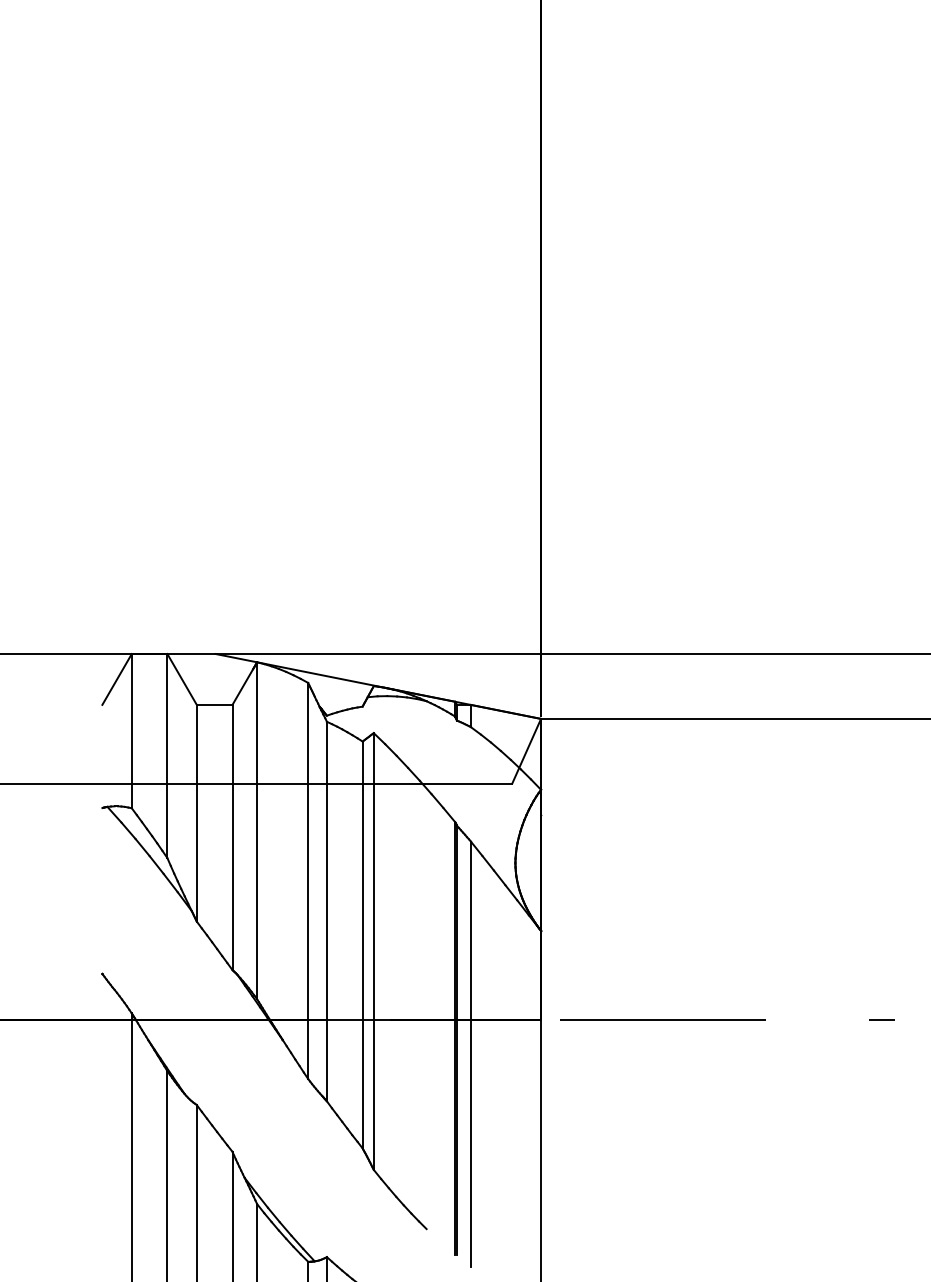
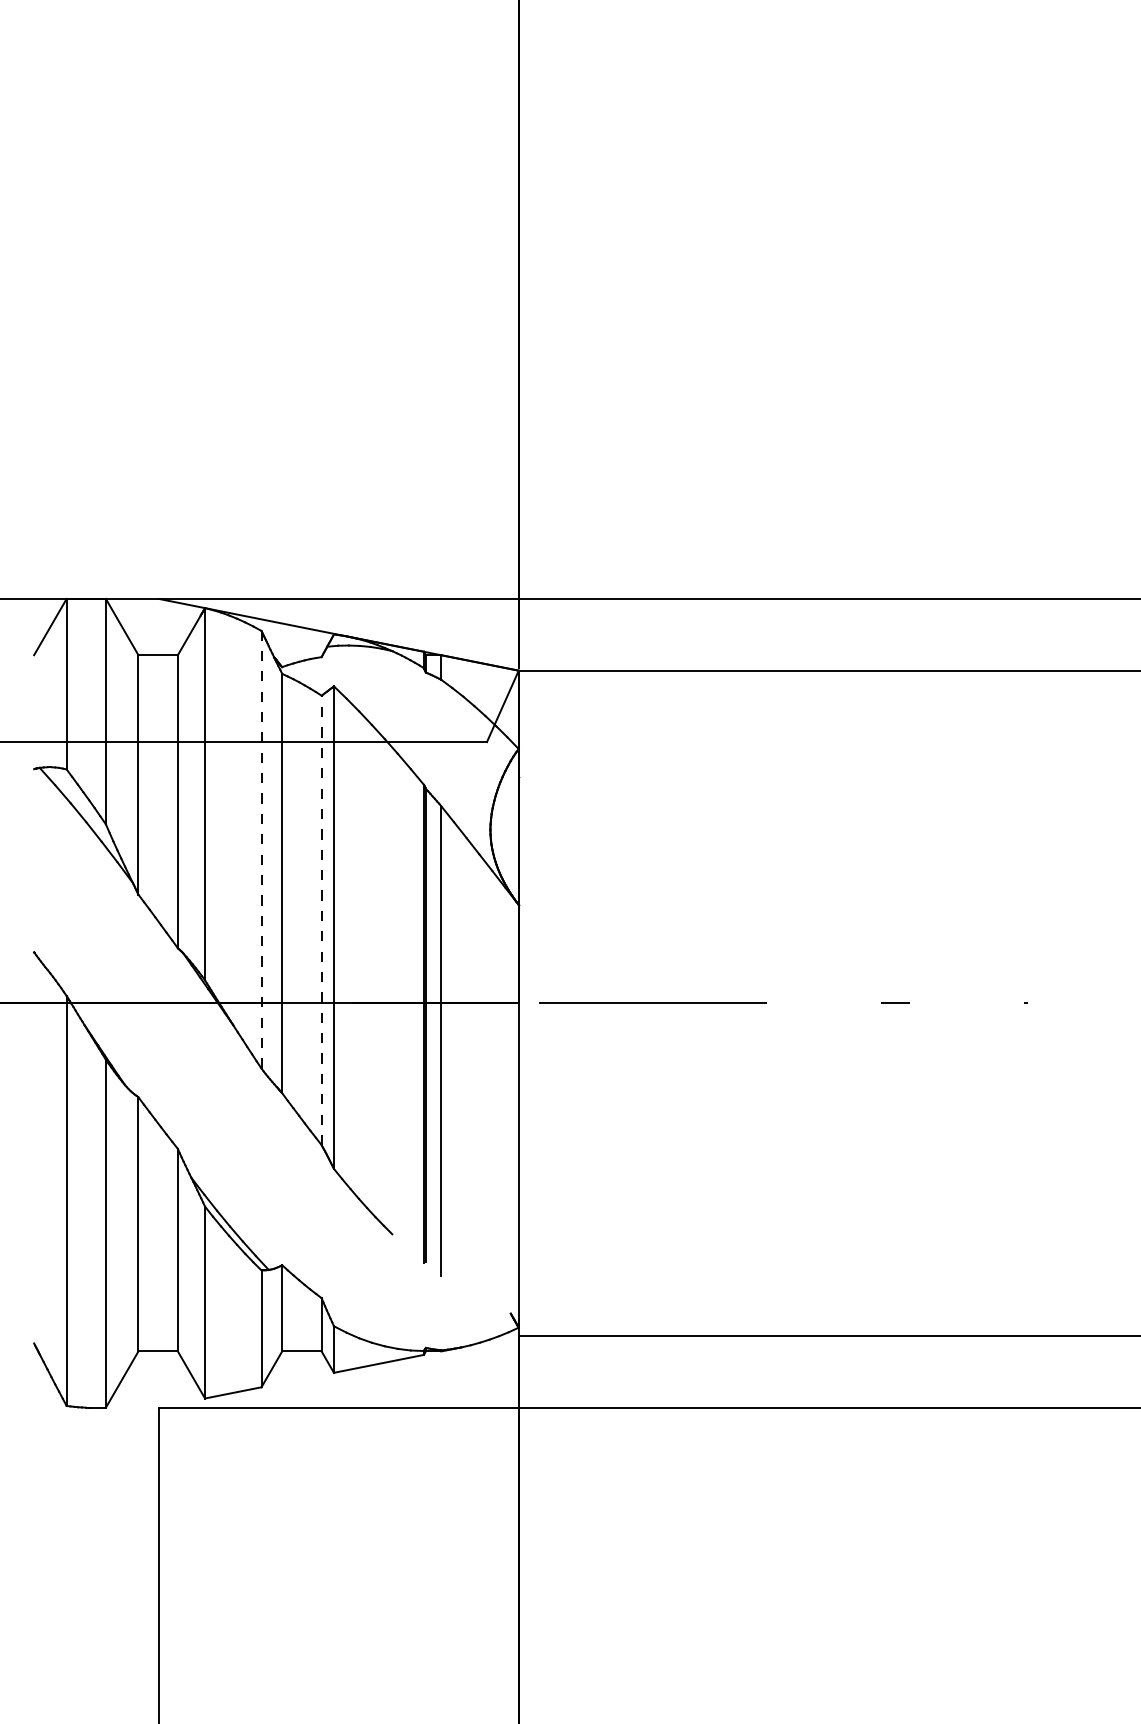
line: (308, 880) -> (261, 849), solid -> dashed
line: (362, 945) -> (321, 920), solid -> dashed

